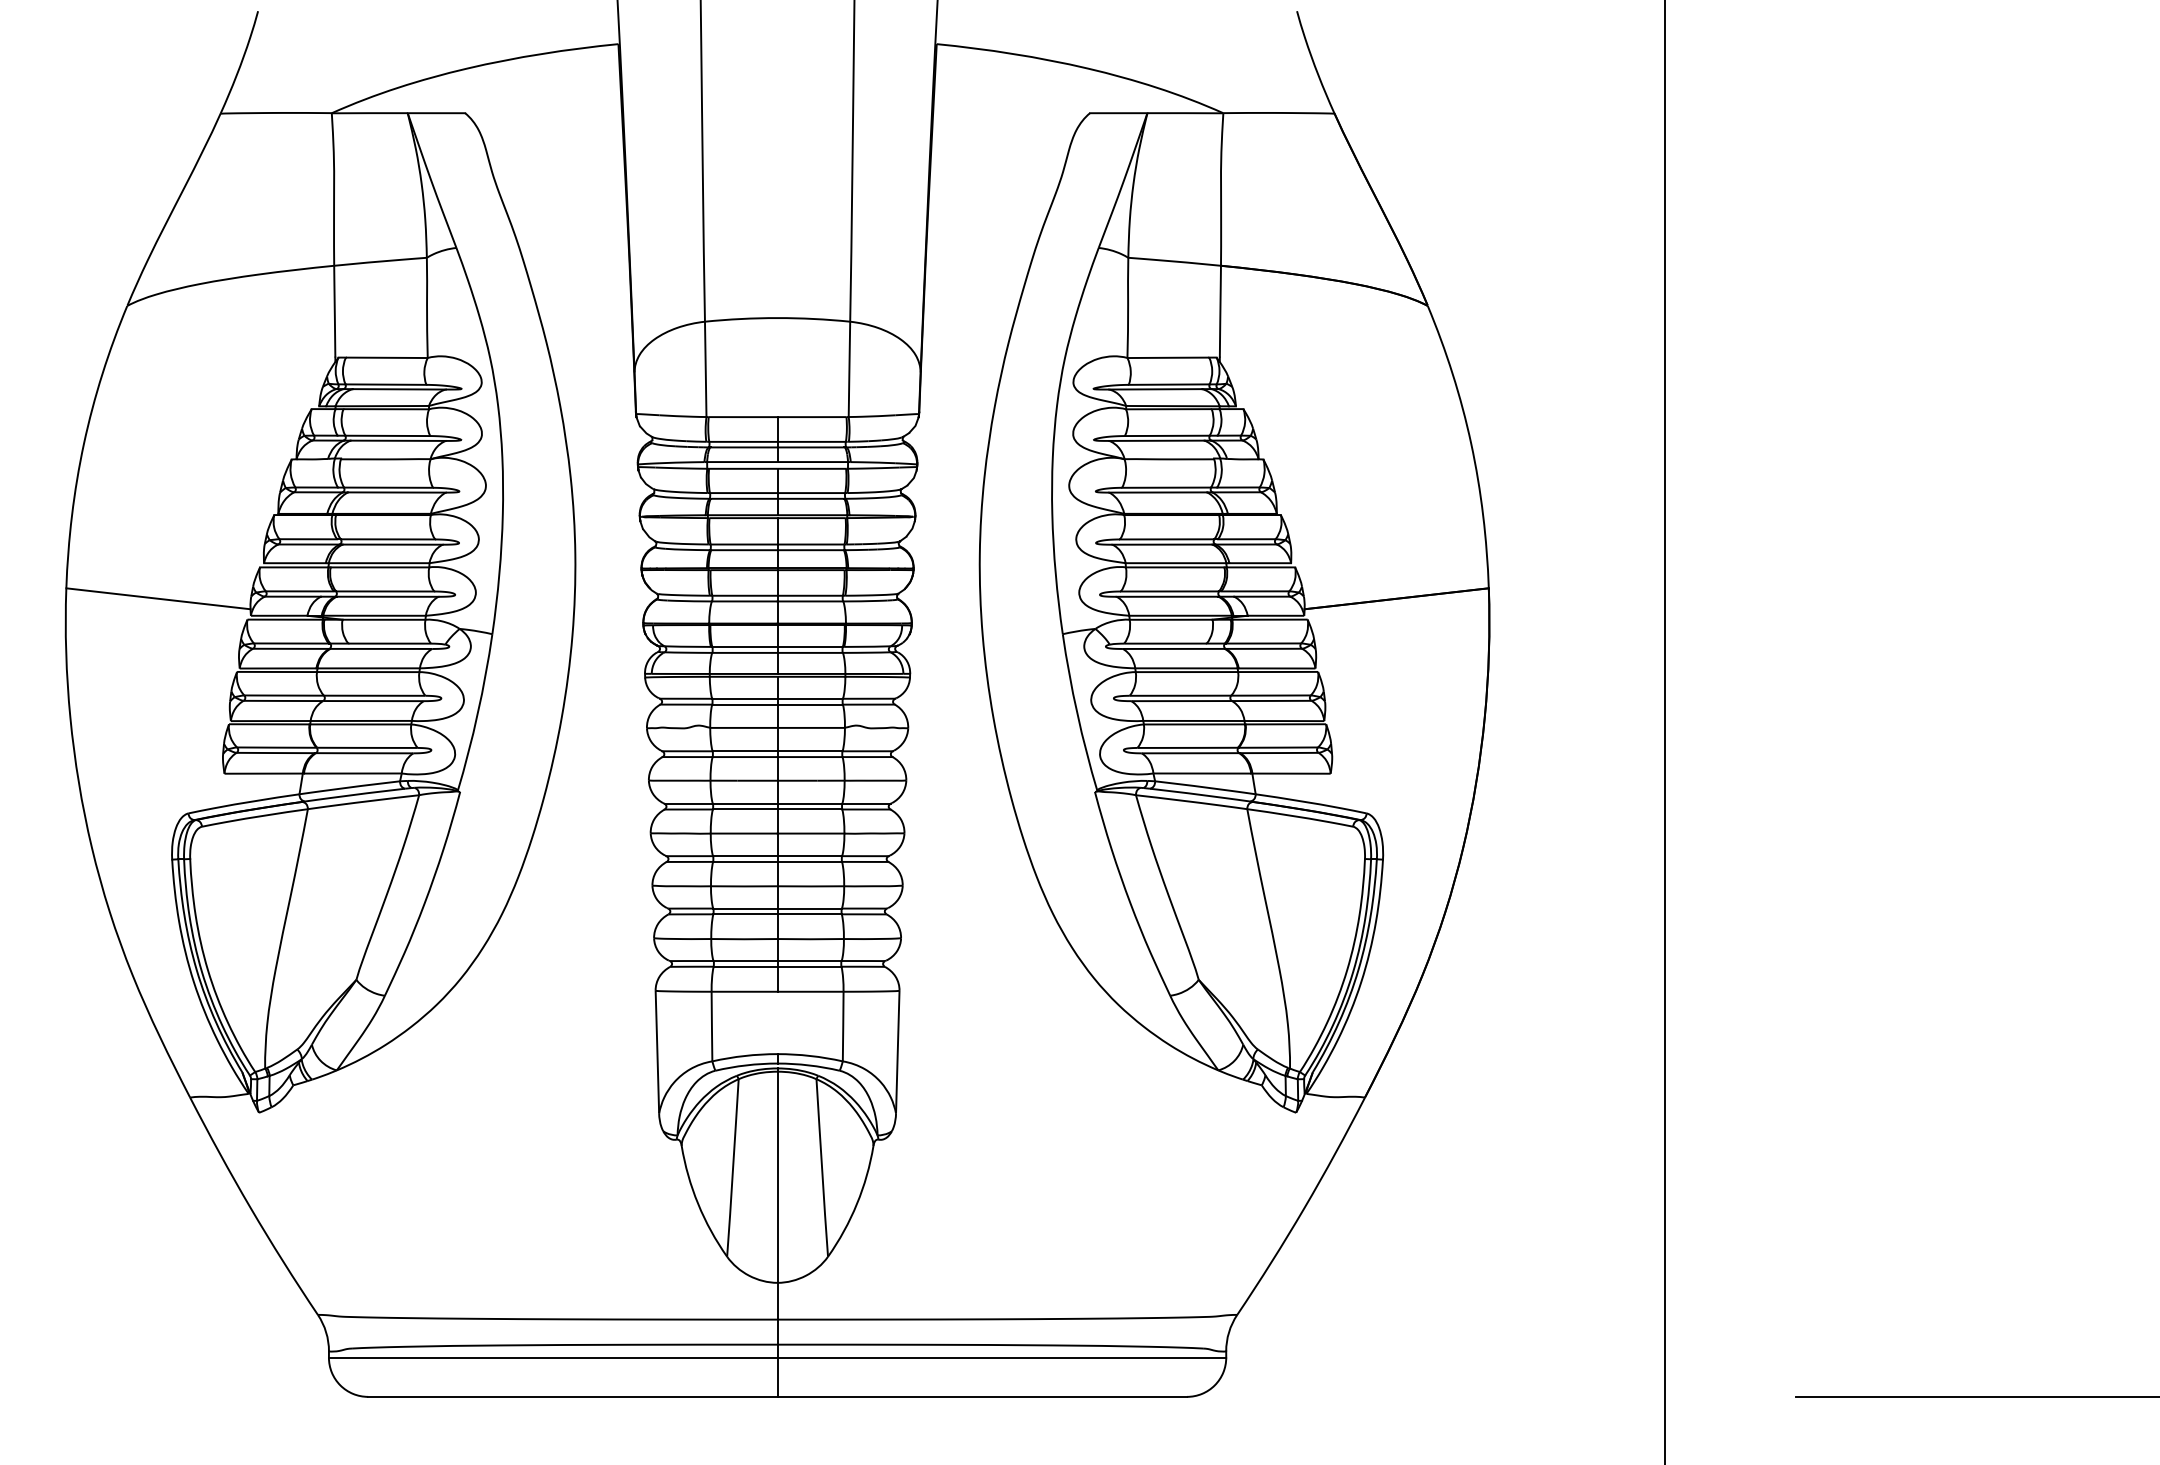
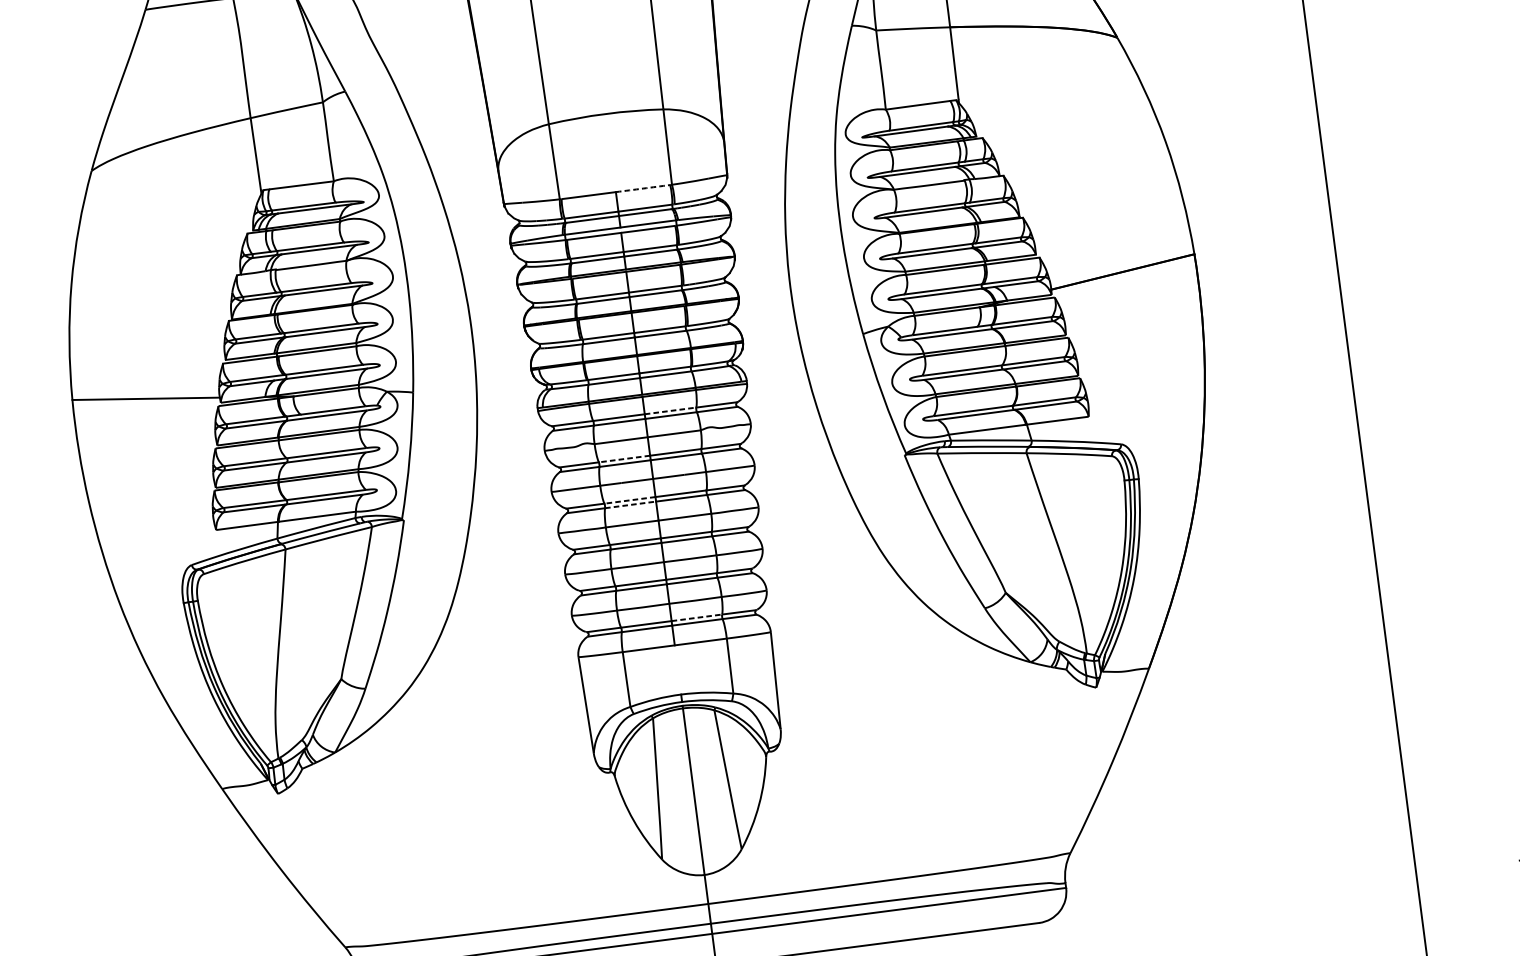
arc: (812, 417) -> (643, 188), solid -> dashed
line: (810, 698) -> (670, 410), solid -> dashed
line: (744, 751) -> (624, 459), solid -> dashed
line: (744, 803) -> (629, 500), solid -> dashed
line: (745, 809) -> (630, 504), solid -> dashed
line: (810, 961) -> (697, 618), solid -> dashed

